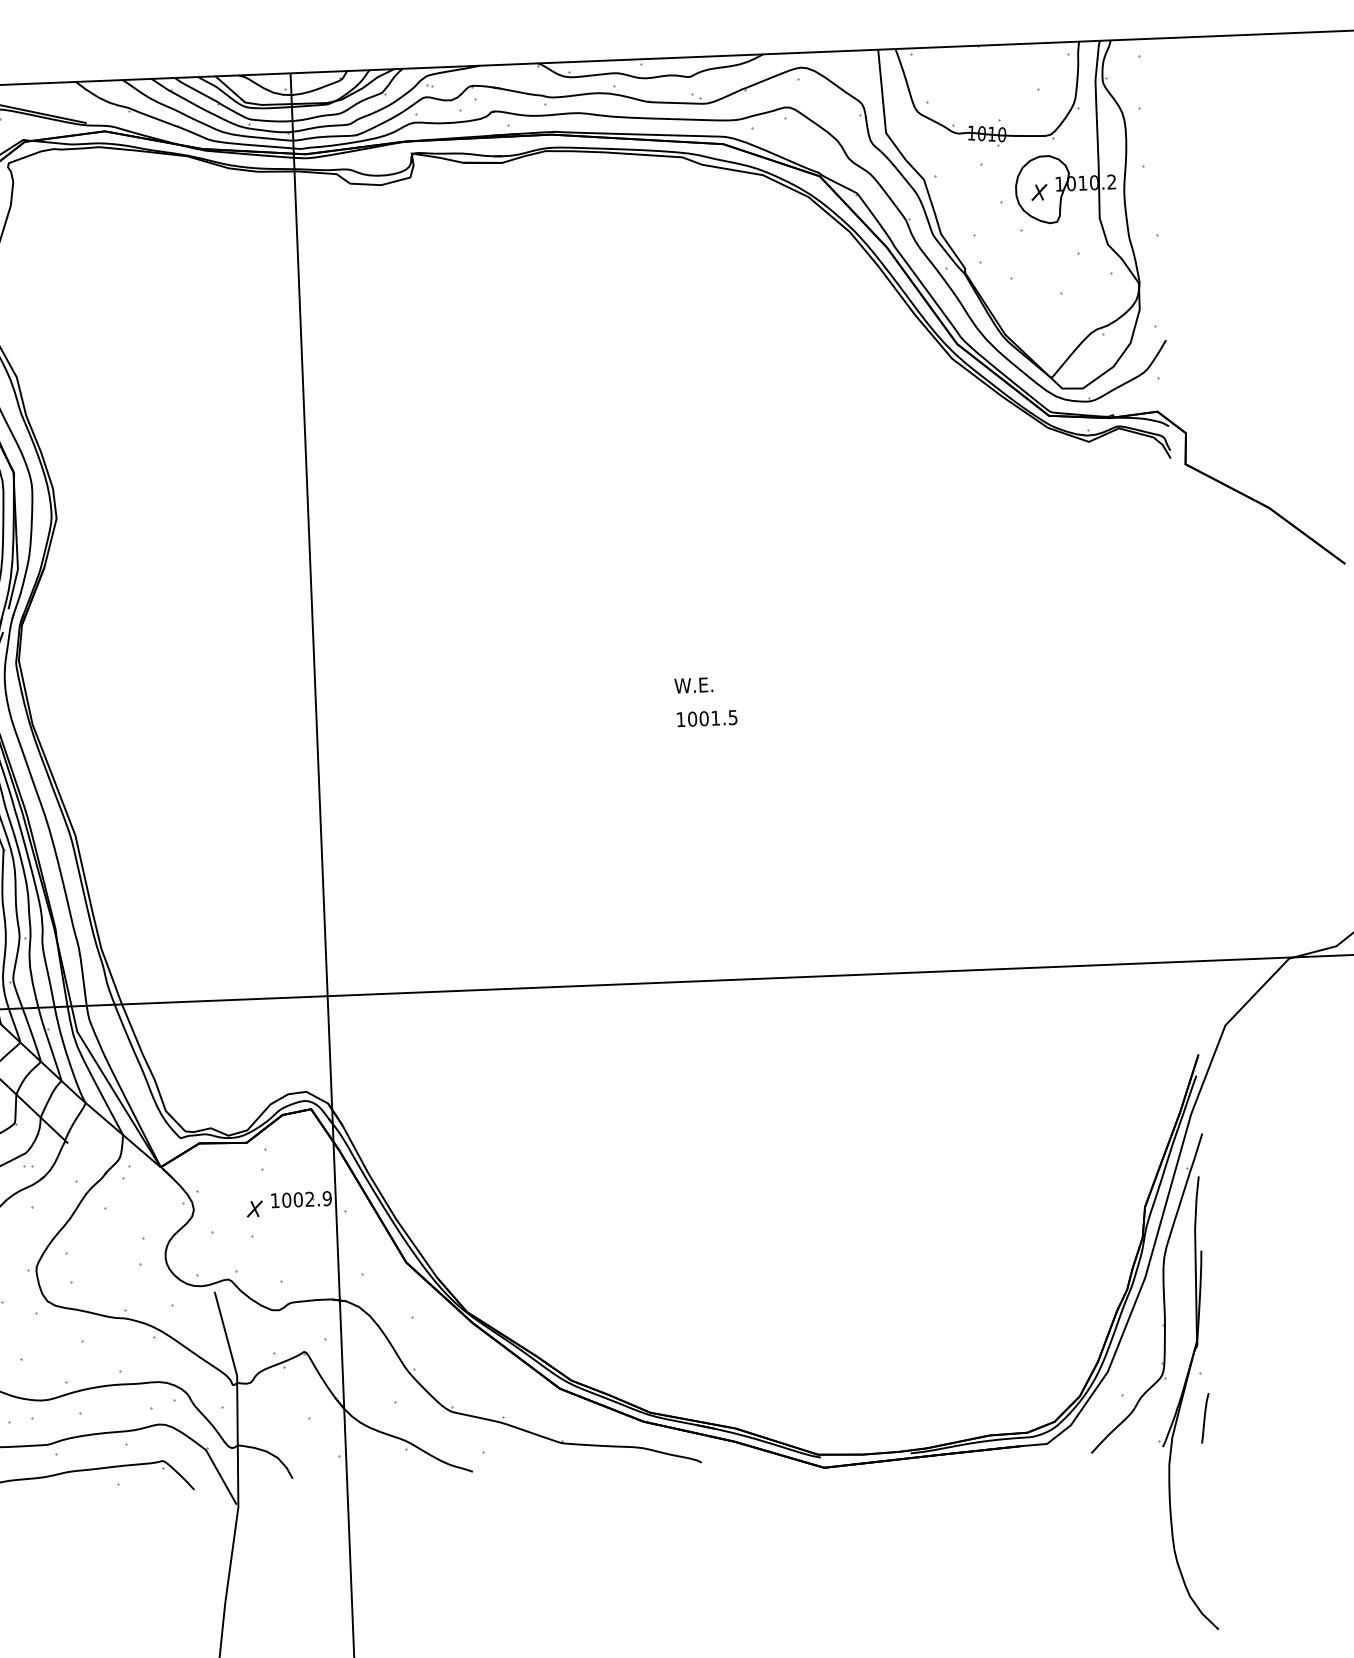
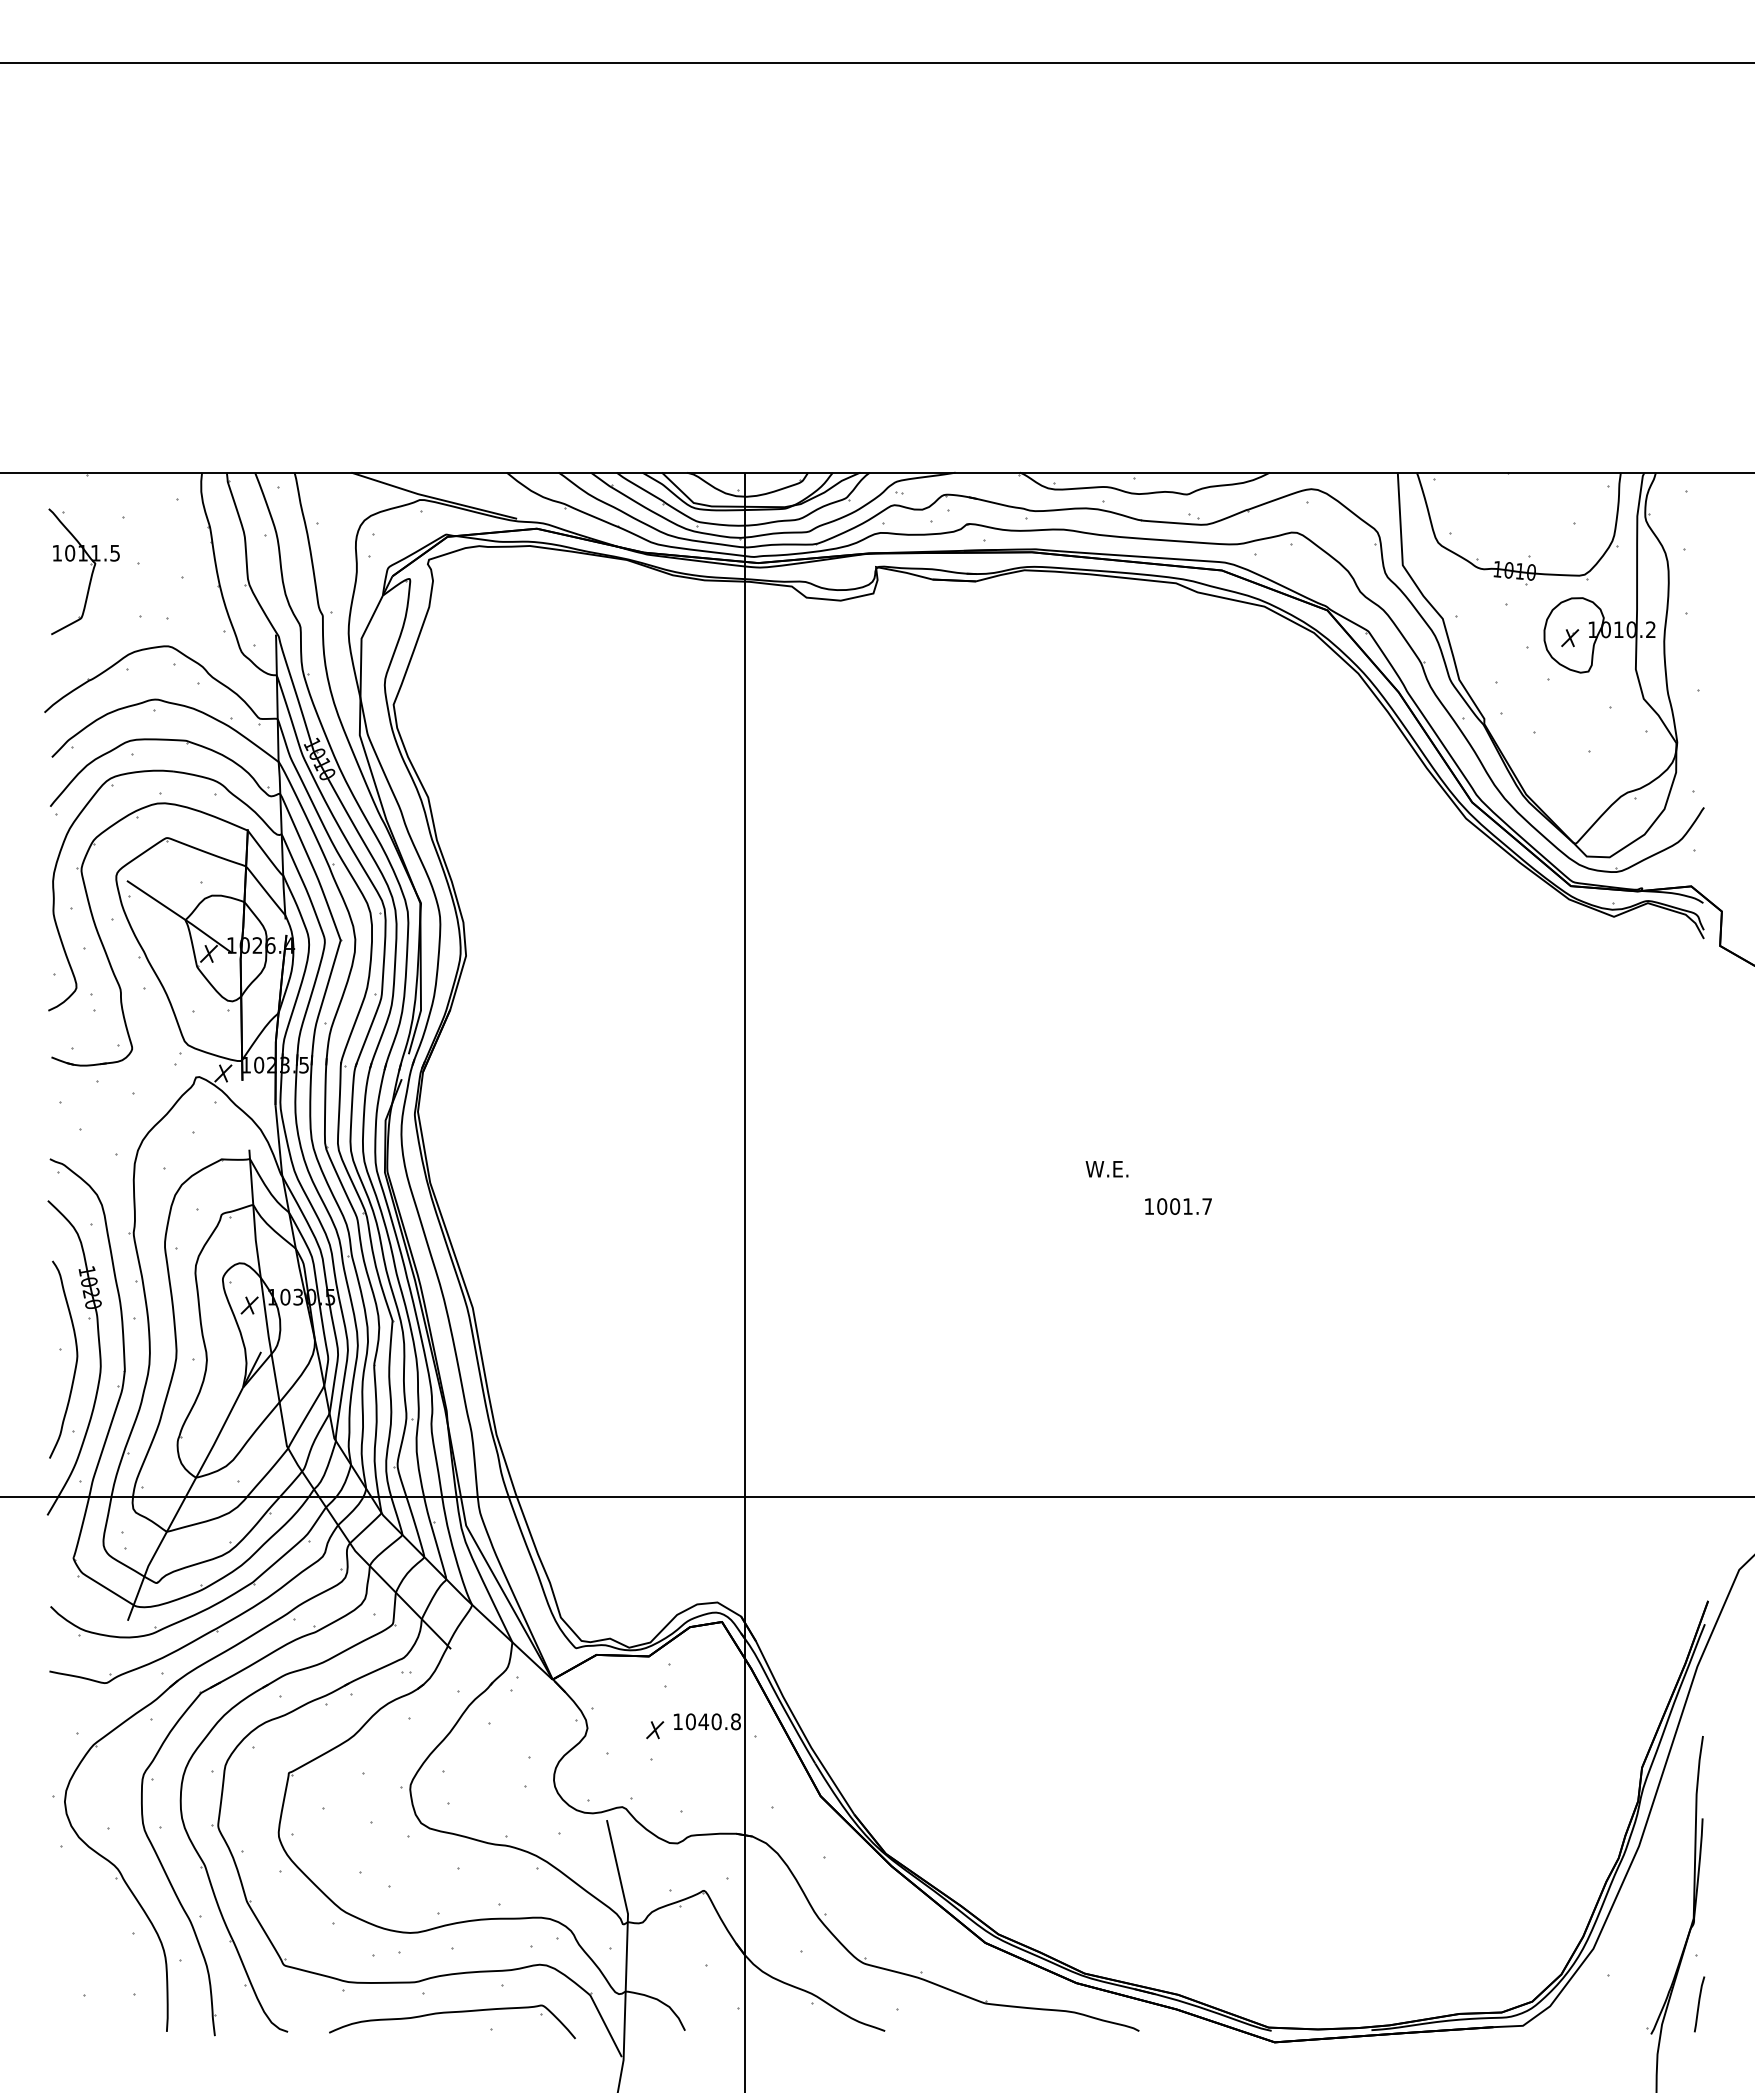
text: (693, 685) -> (1106, 1169), moved
text: (732, 717) -> (1206, 1206), 1001.5 -> 1001.7
text: (312, 1198) -> (719, 1721), 1002.9 -> 1040.8
part: (1163, 1292) -> (1658, 1863), removed

